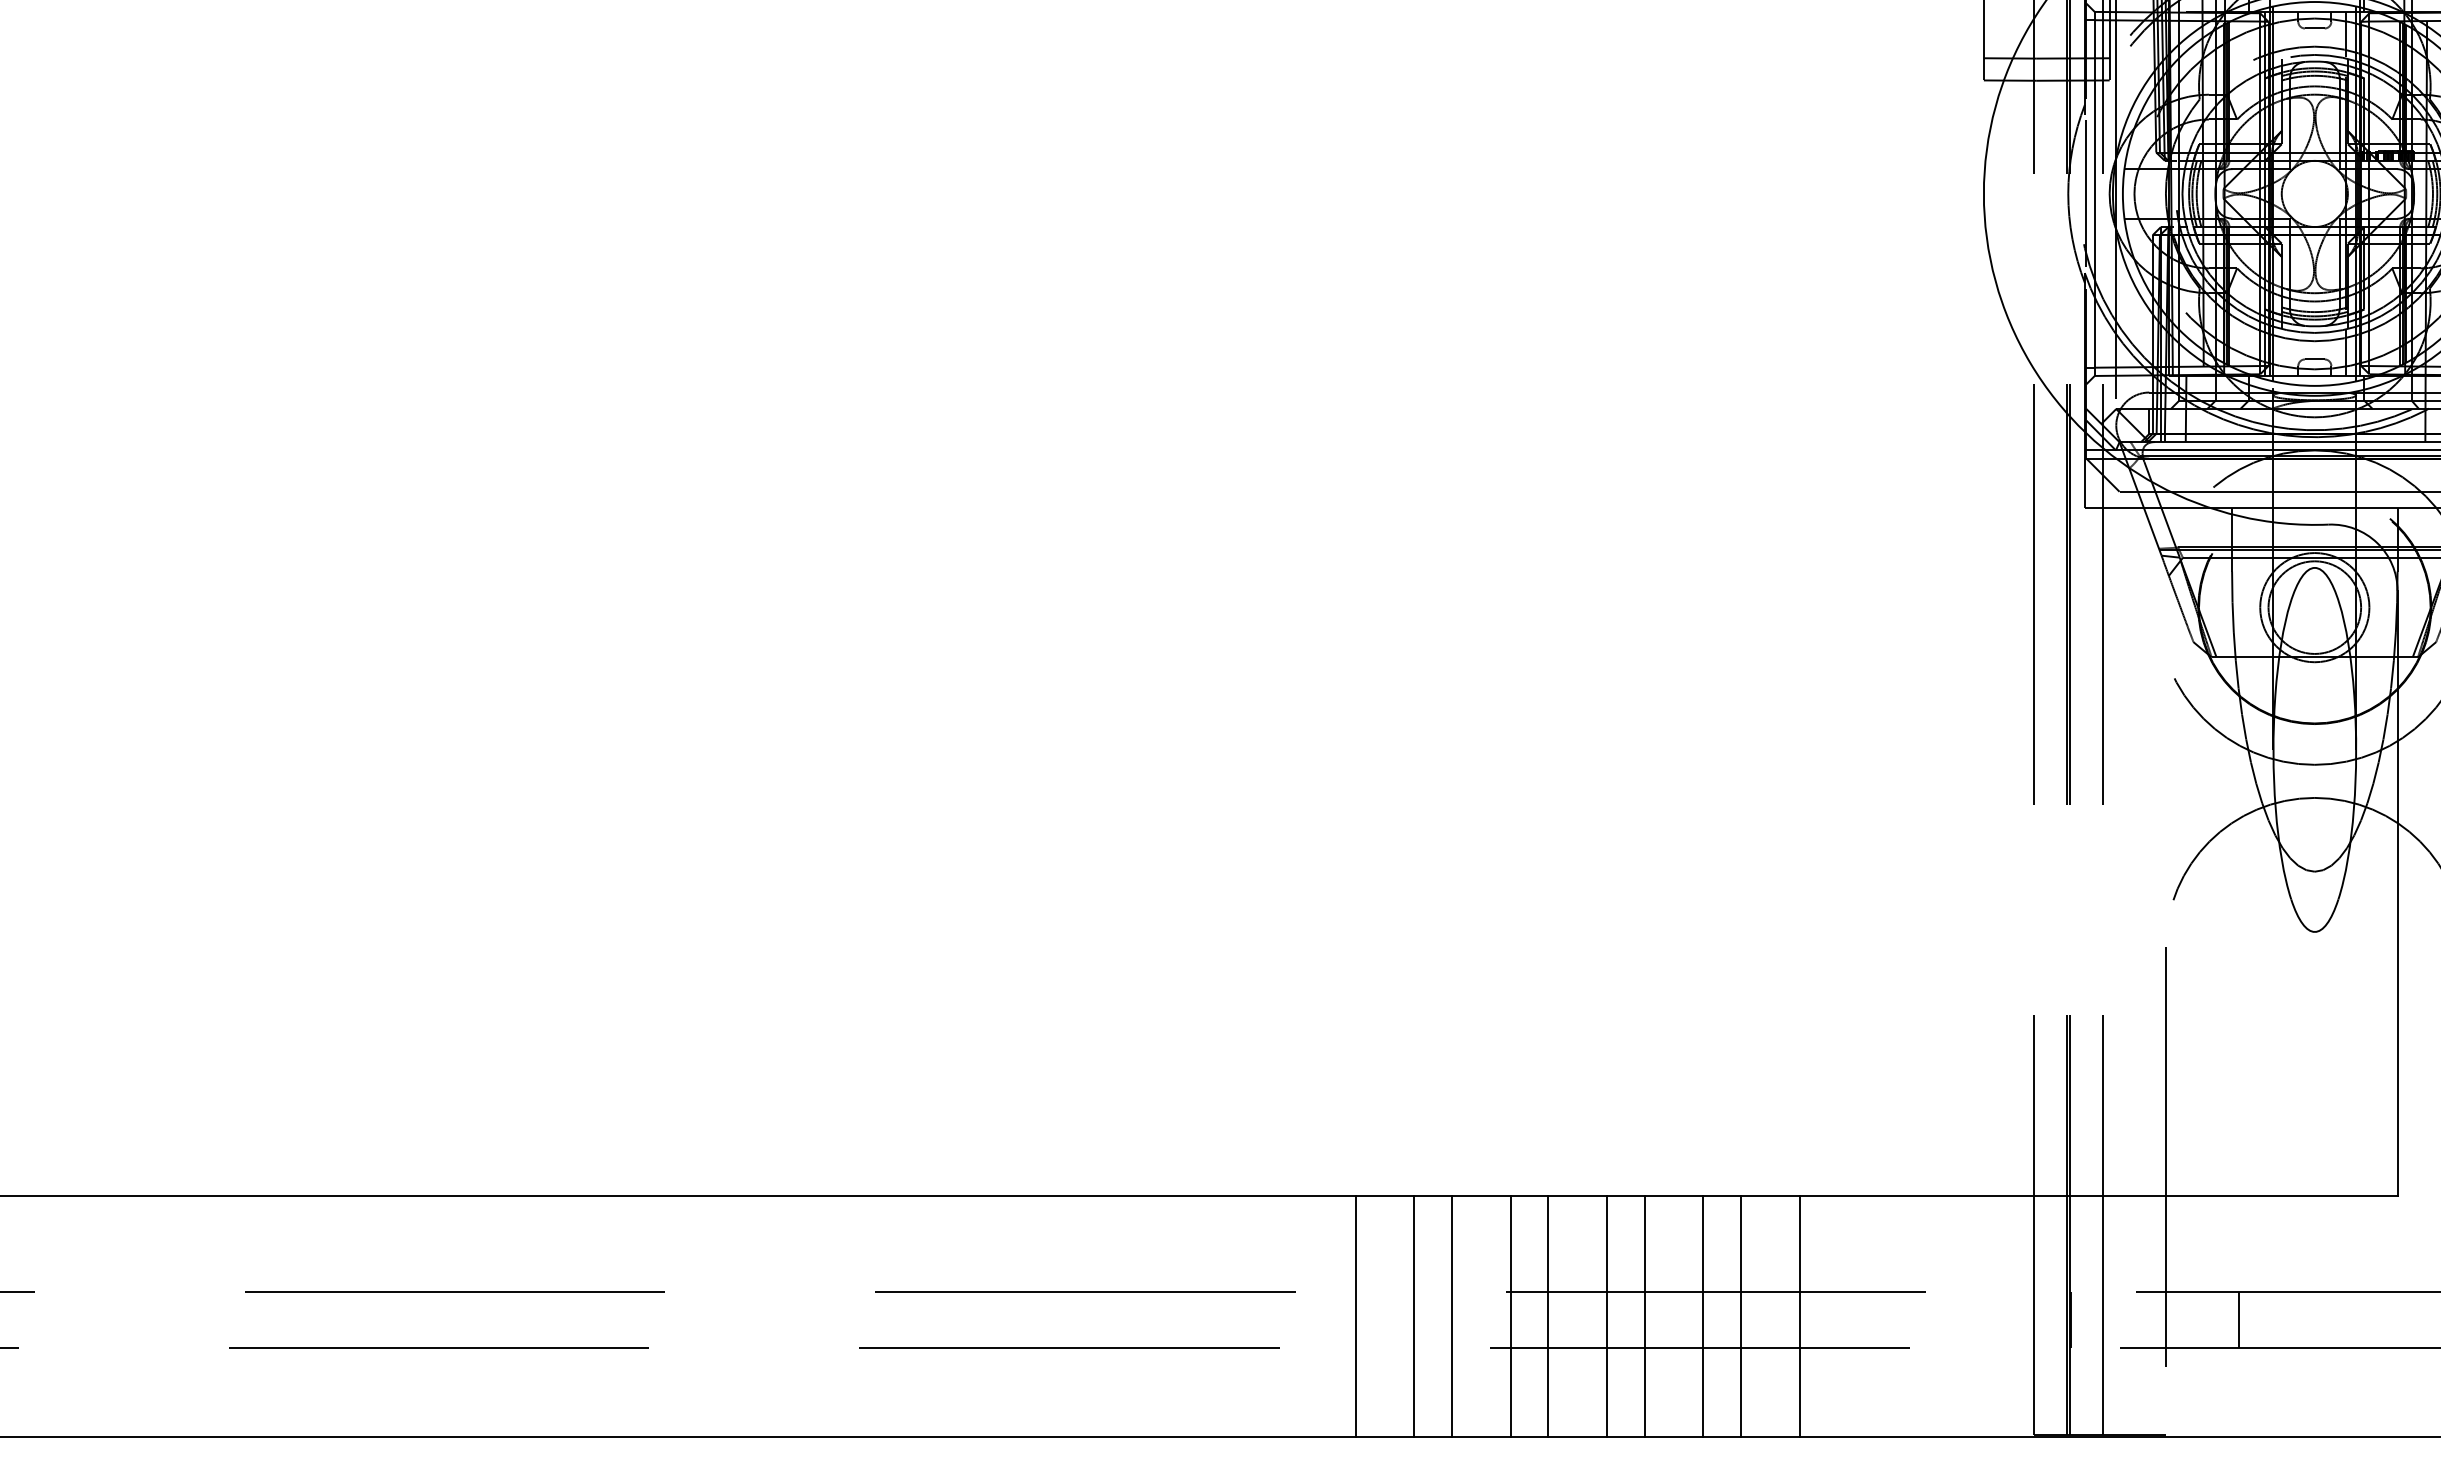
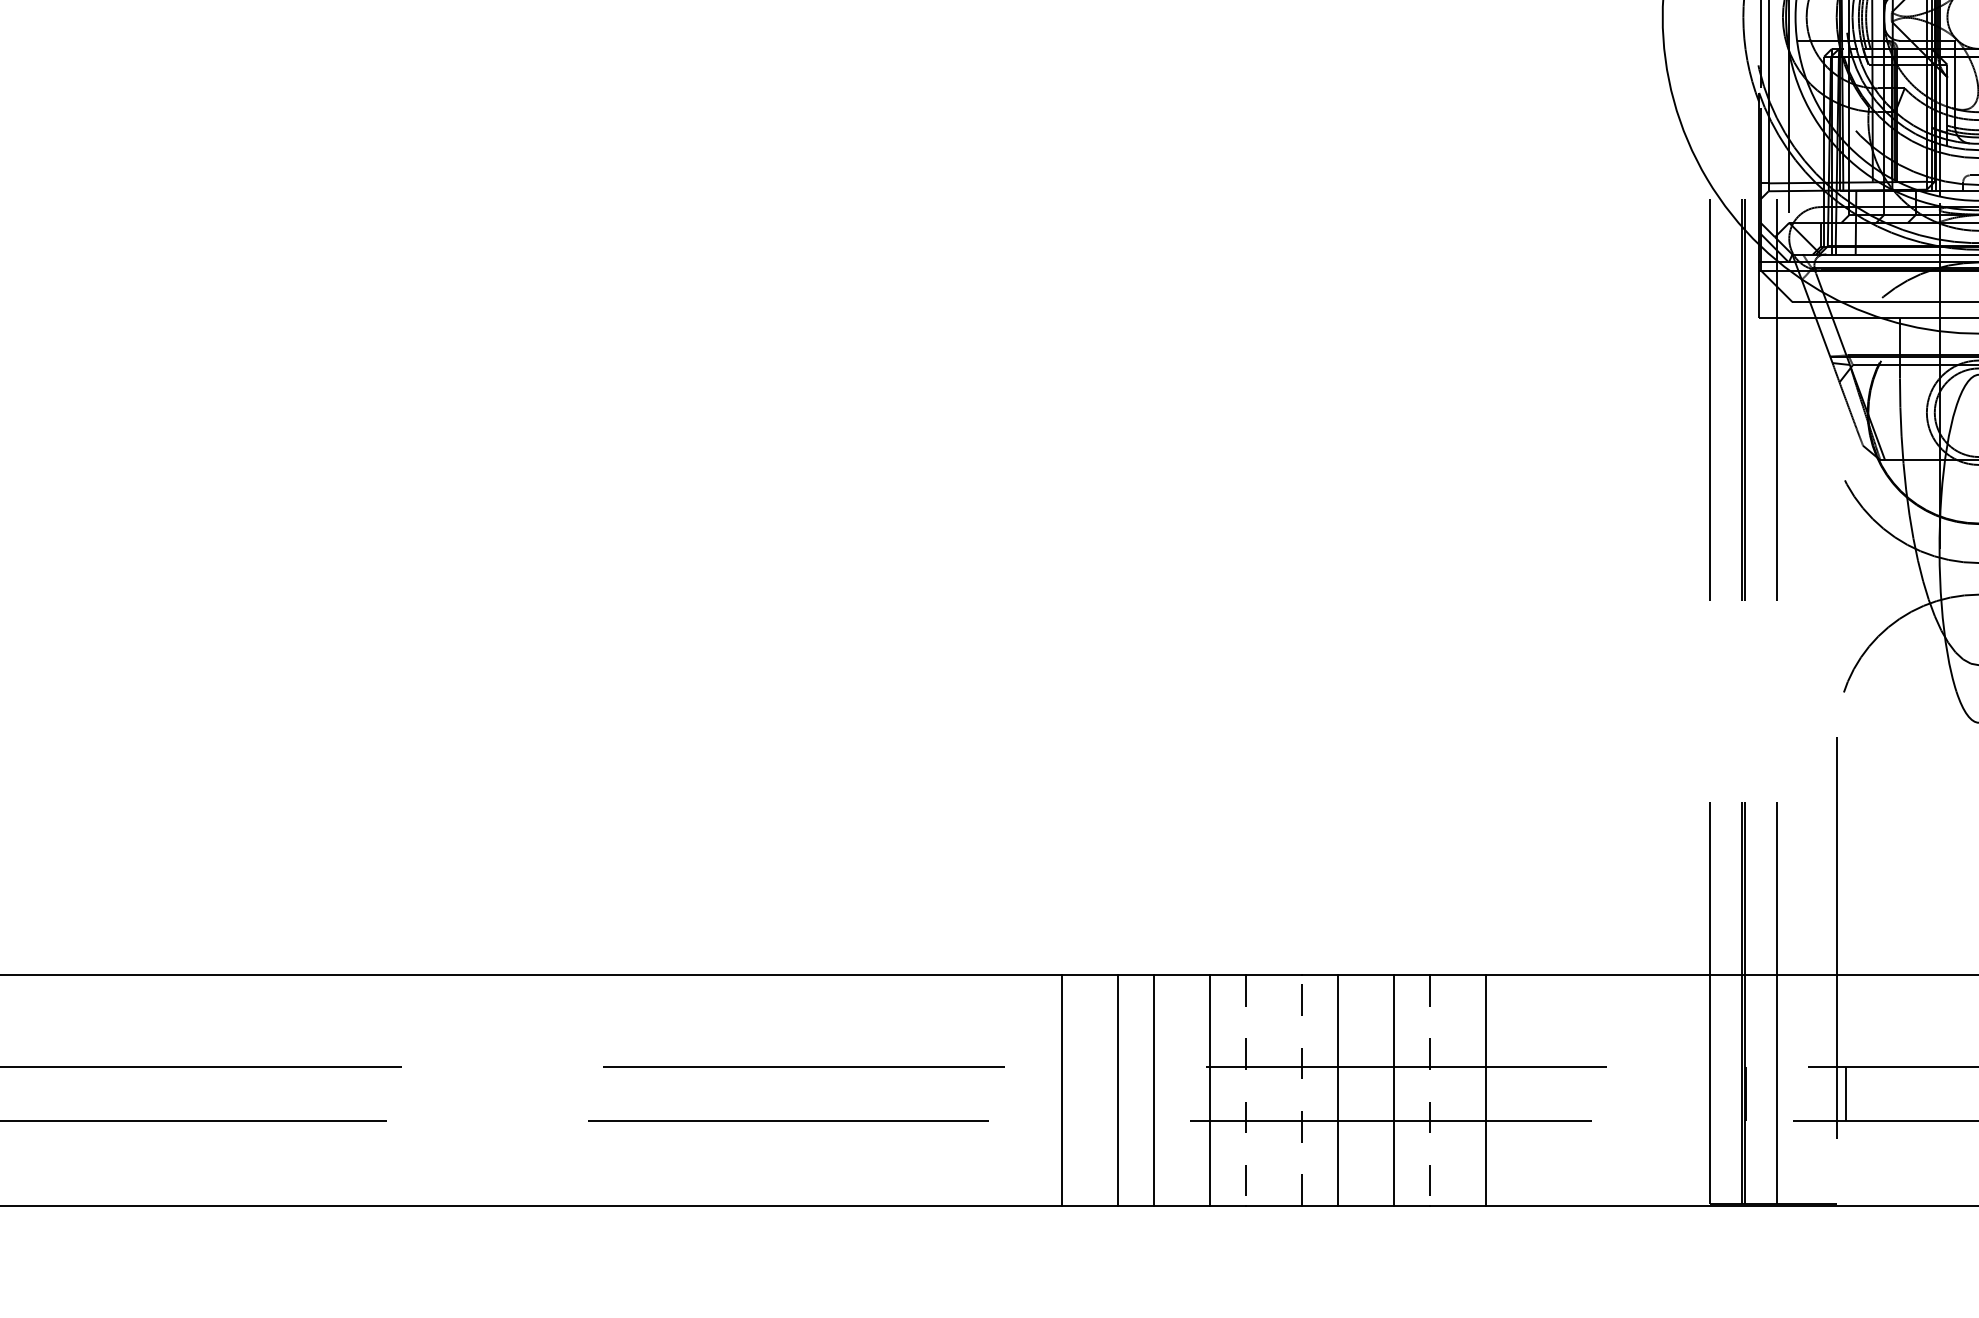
line: (1548, 1316) -> (1246, 1090), solid -> dashed
line: (1606, 1316) -> (1301, 1090), solid -> dashed
line: (1740, 1316) -> (1430, 1090), solid -> dashed
line: (2238, 1319) -> (1845, 1093), moved

